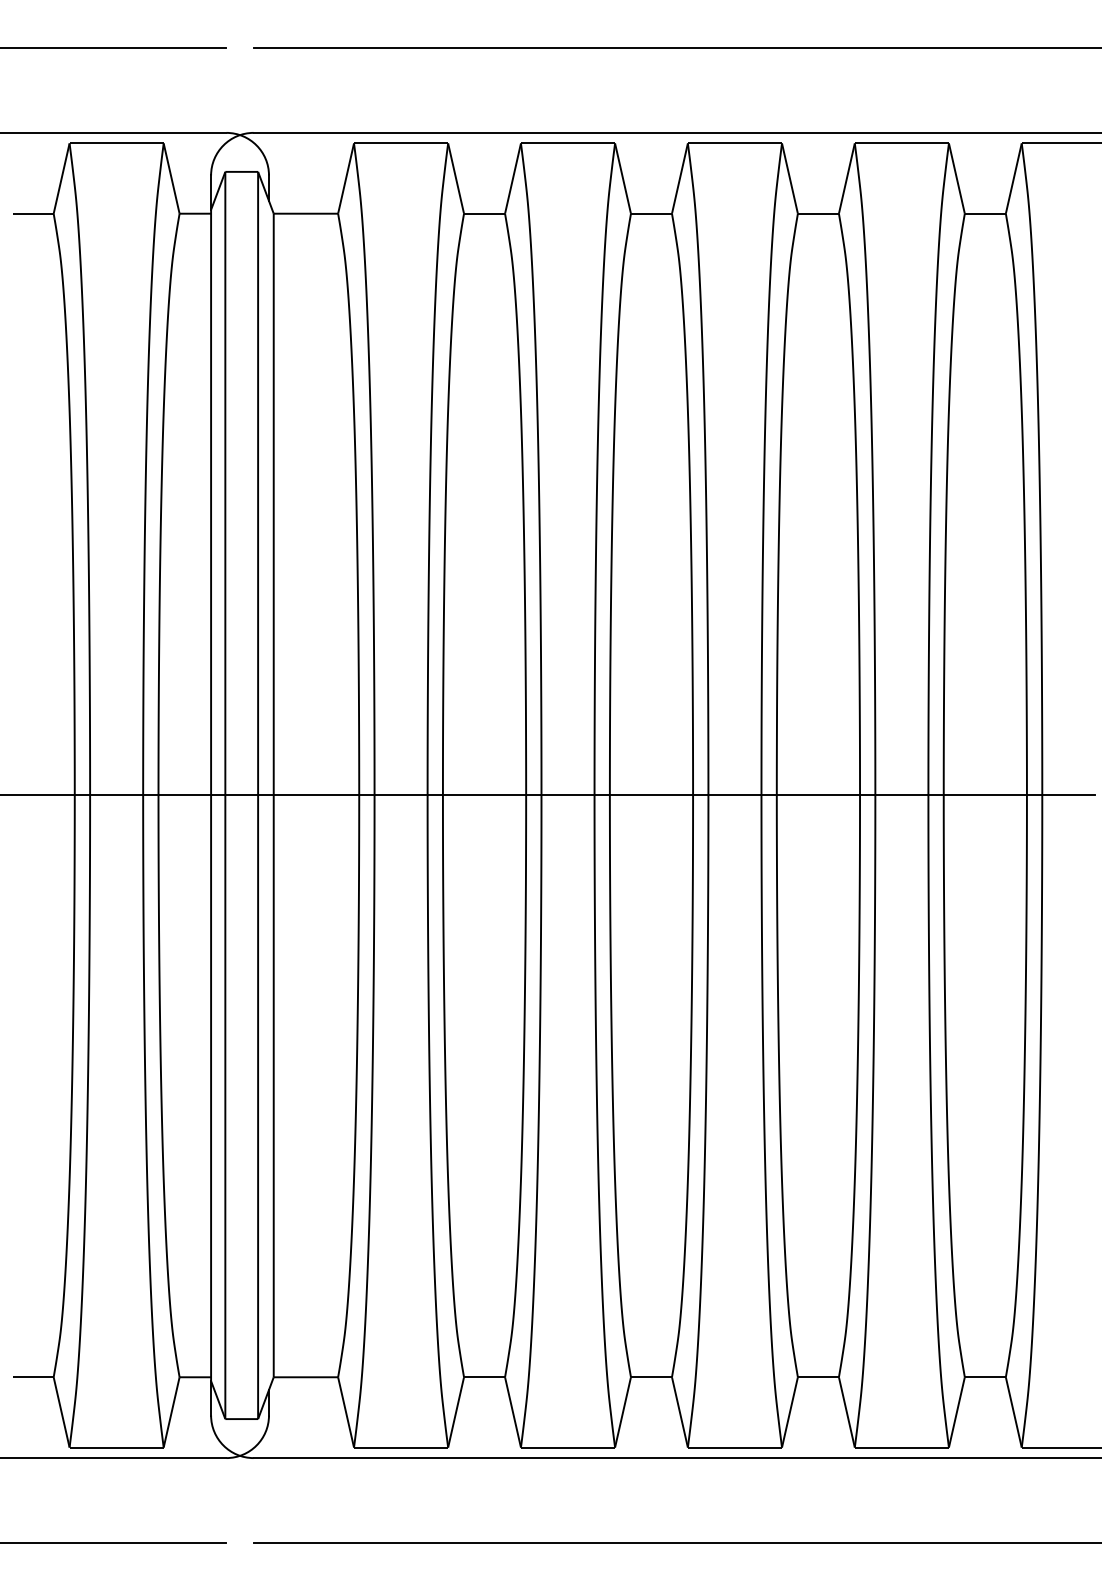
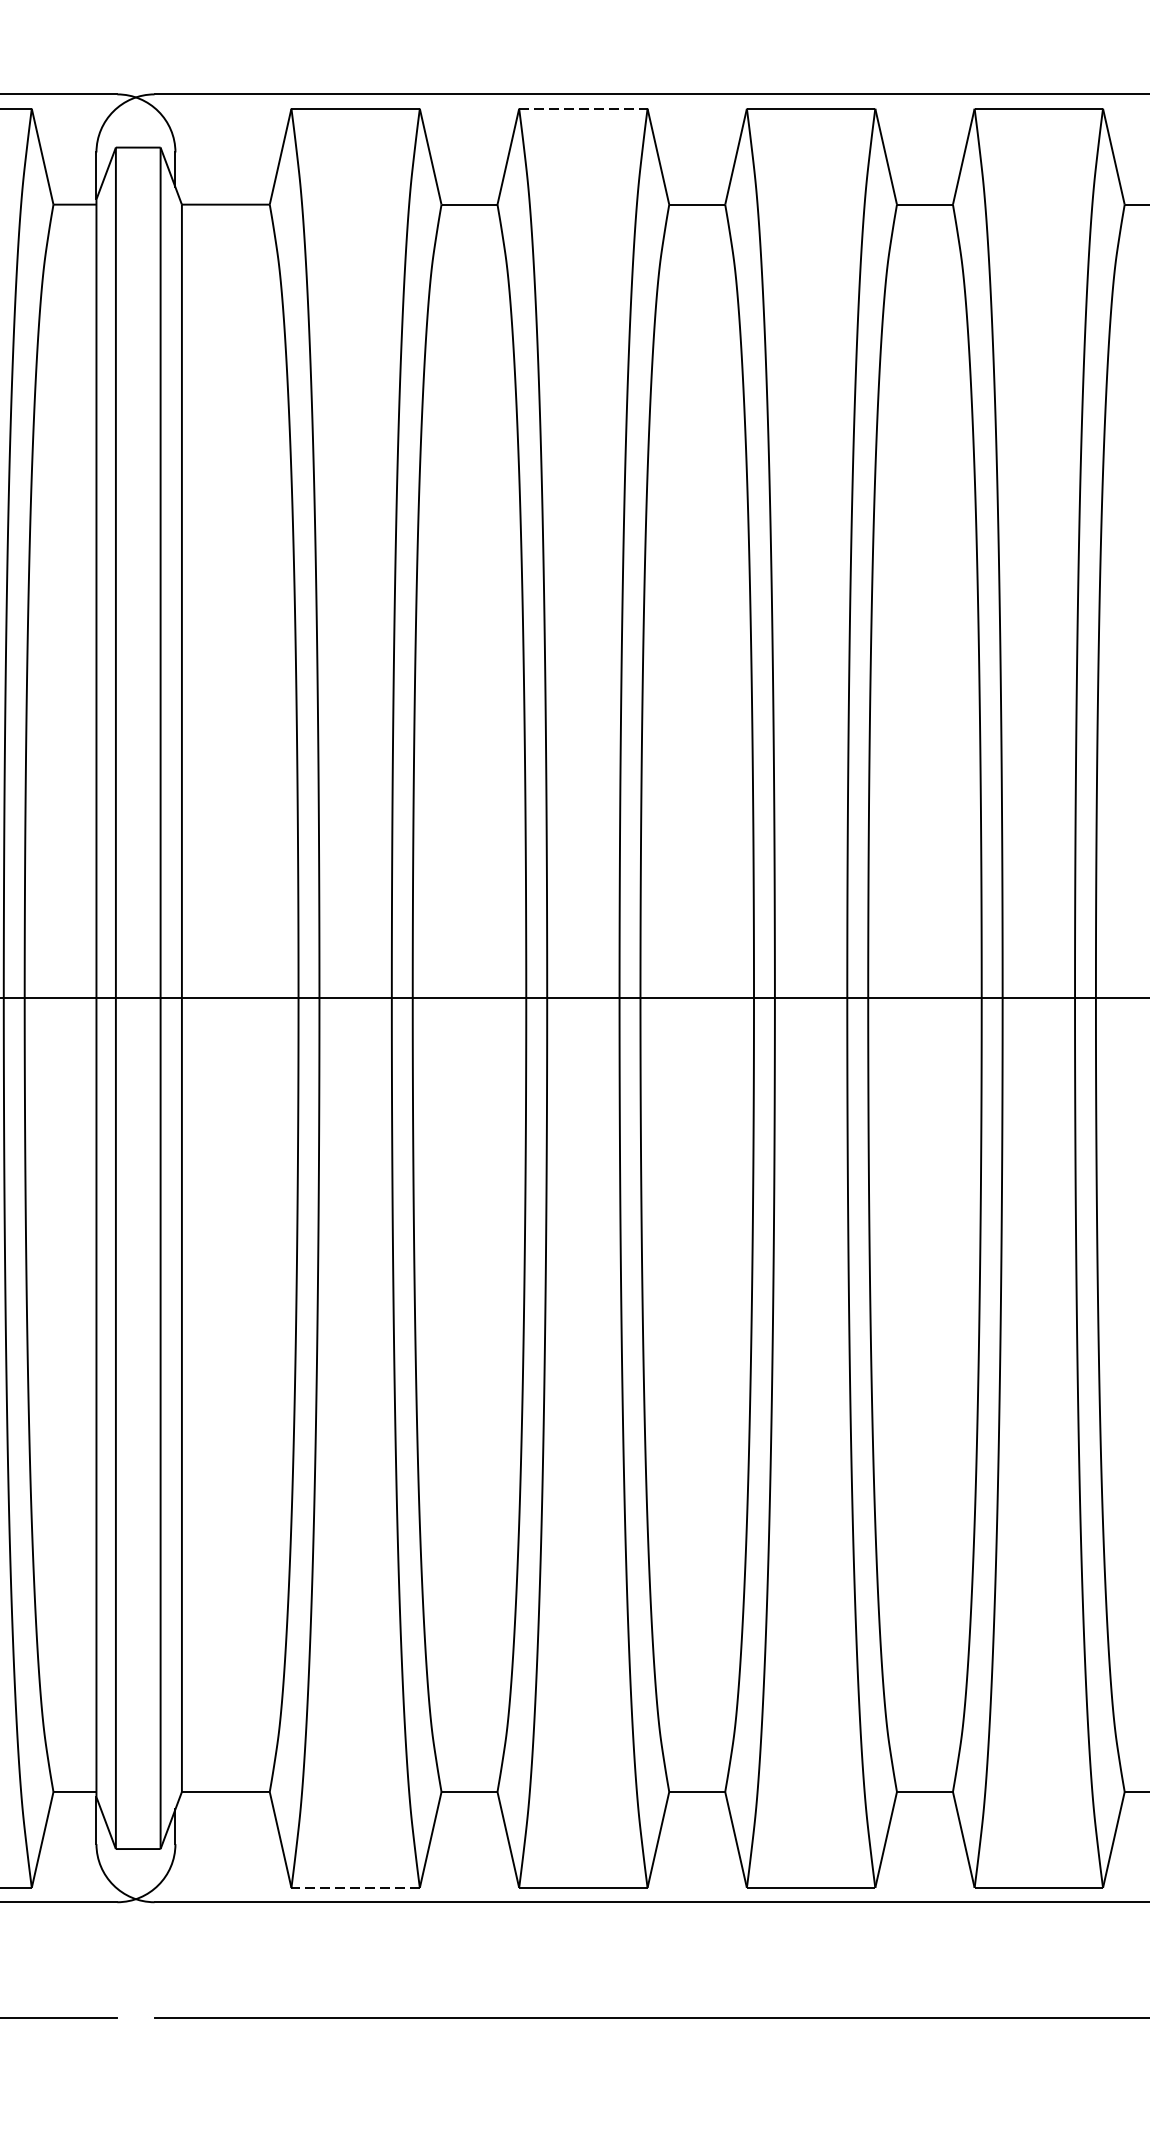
line: (568, 143) -> (584, 108), solid -> dashed
line: (400, 1447) -> (354, 1887), solid -> dashed

